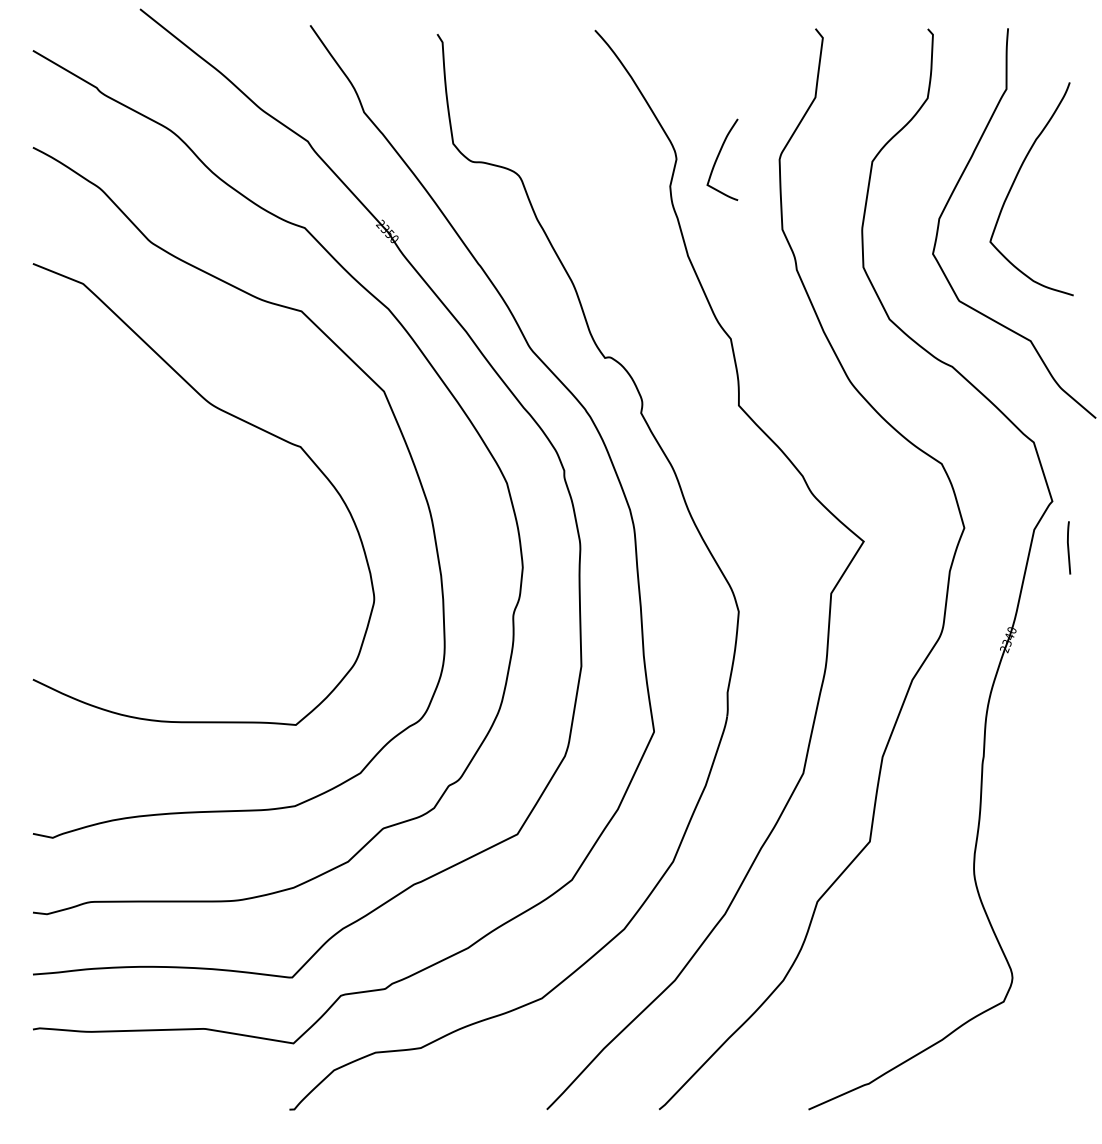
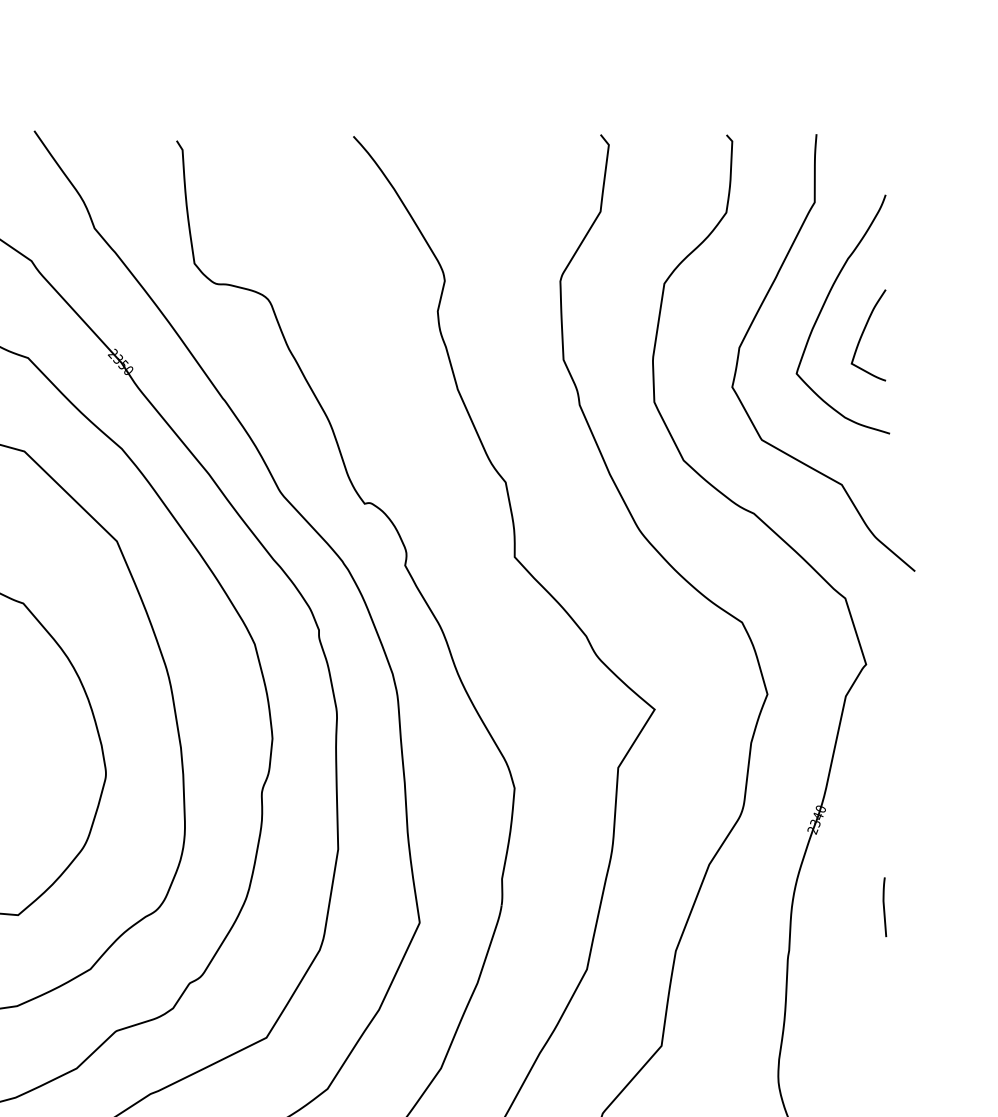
curve: (718, 157) -> (864, 332), moved
curve: (1069, 547) -> (885, 906), moved

